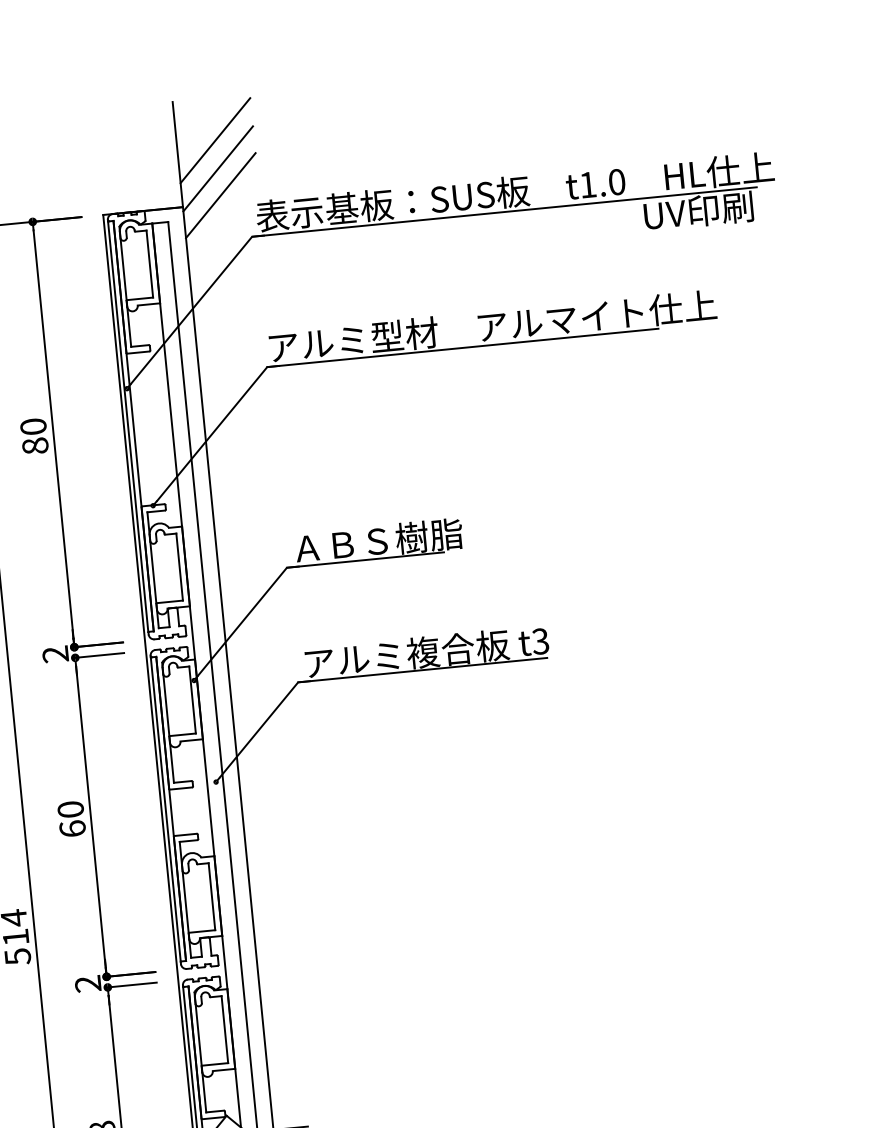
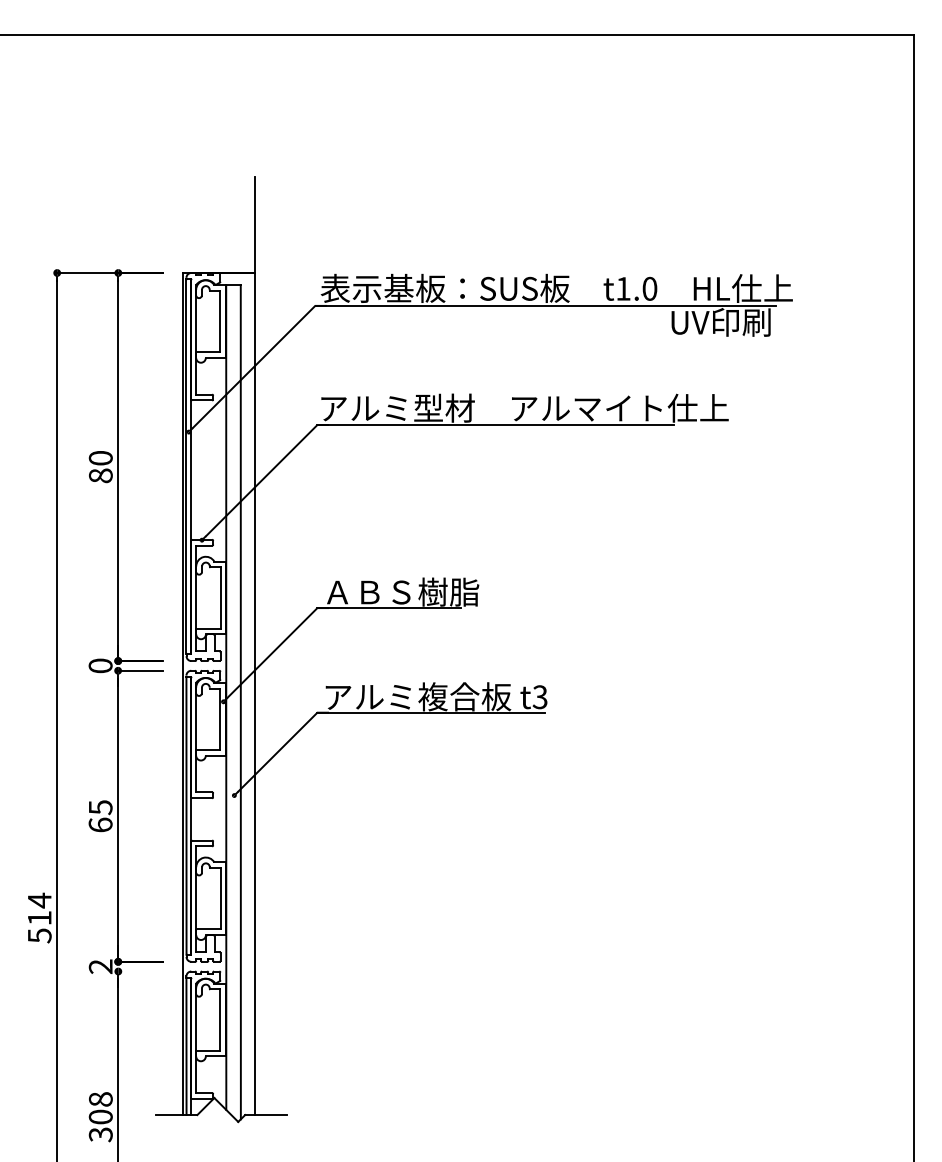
line: (215, 140) -> (290, 215), removed
line: (218, 168) -> (290, 241), removed
line: (220, 195) -> (290, 265), removed
text: (55, 653) -> (100, 665), 2 -> 0
text: (70, 809) -> (100, 807), 60 -> 65
line: (132, 985) -> (140, 971), removed

